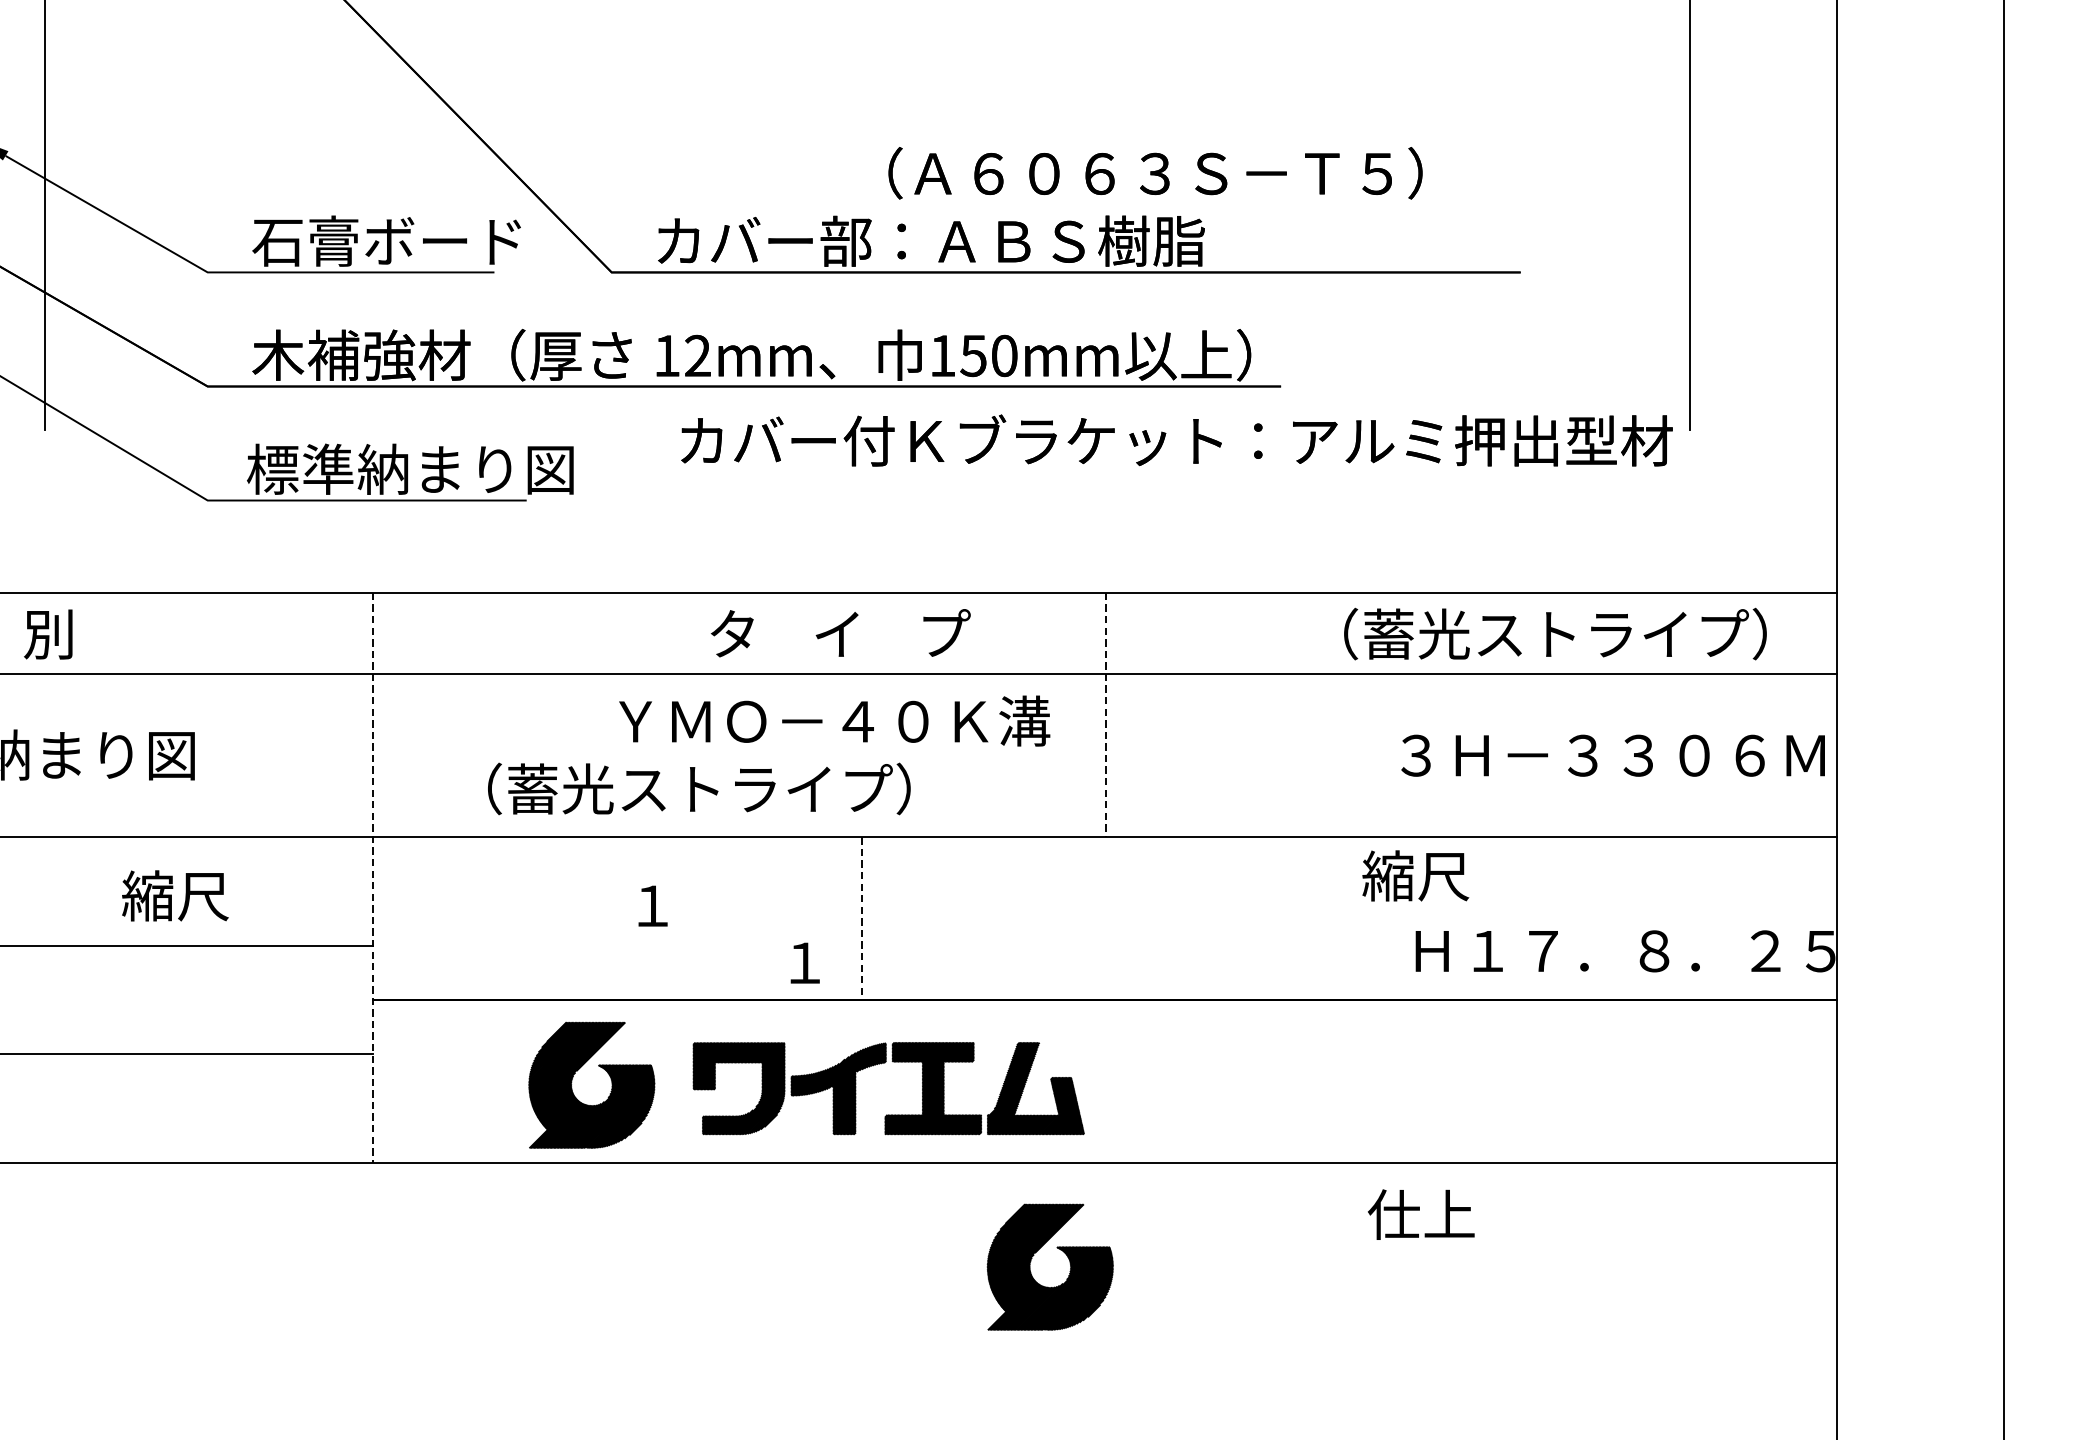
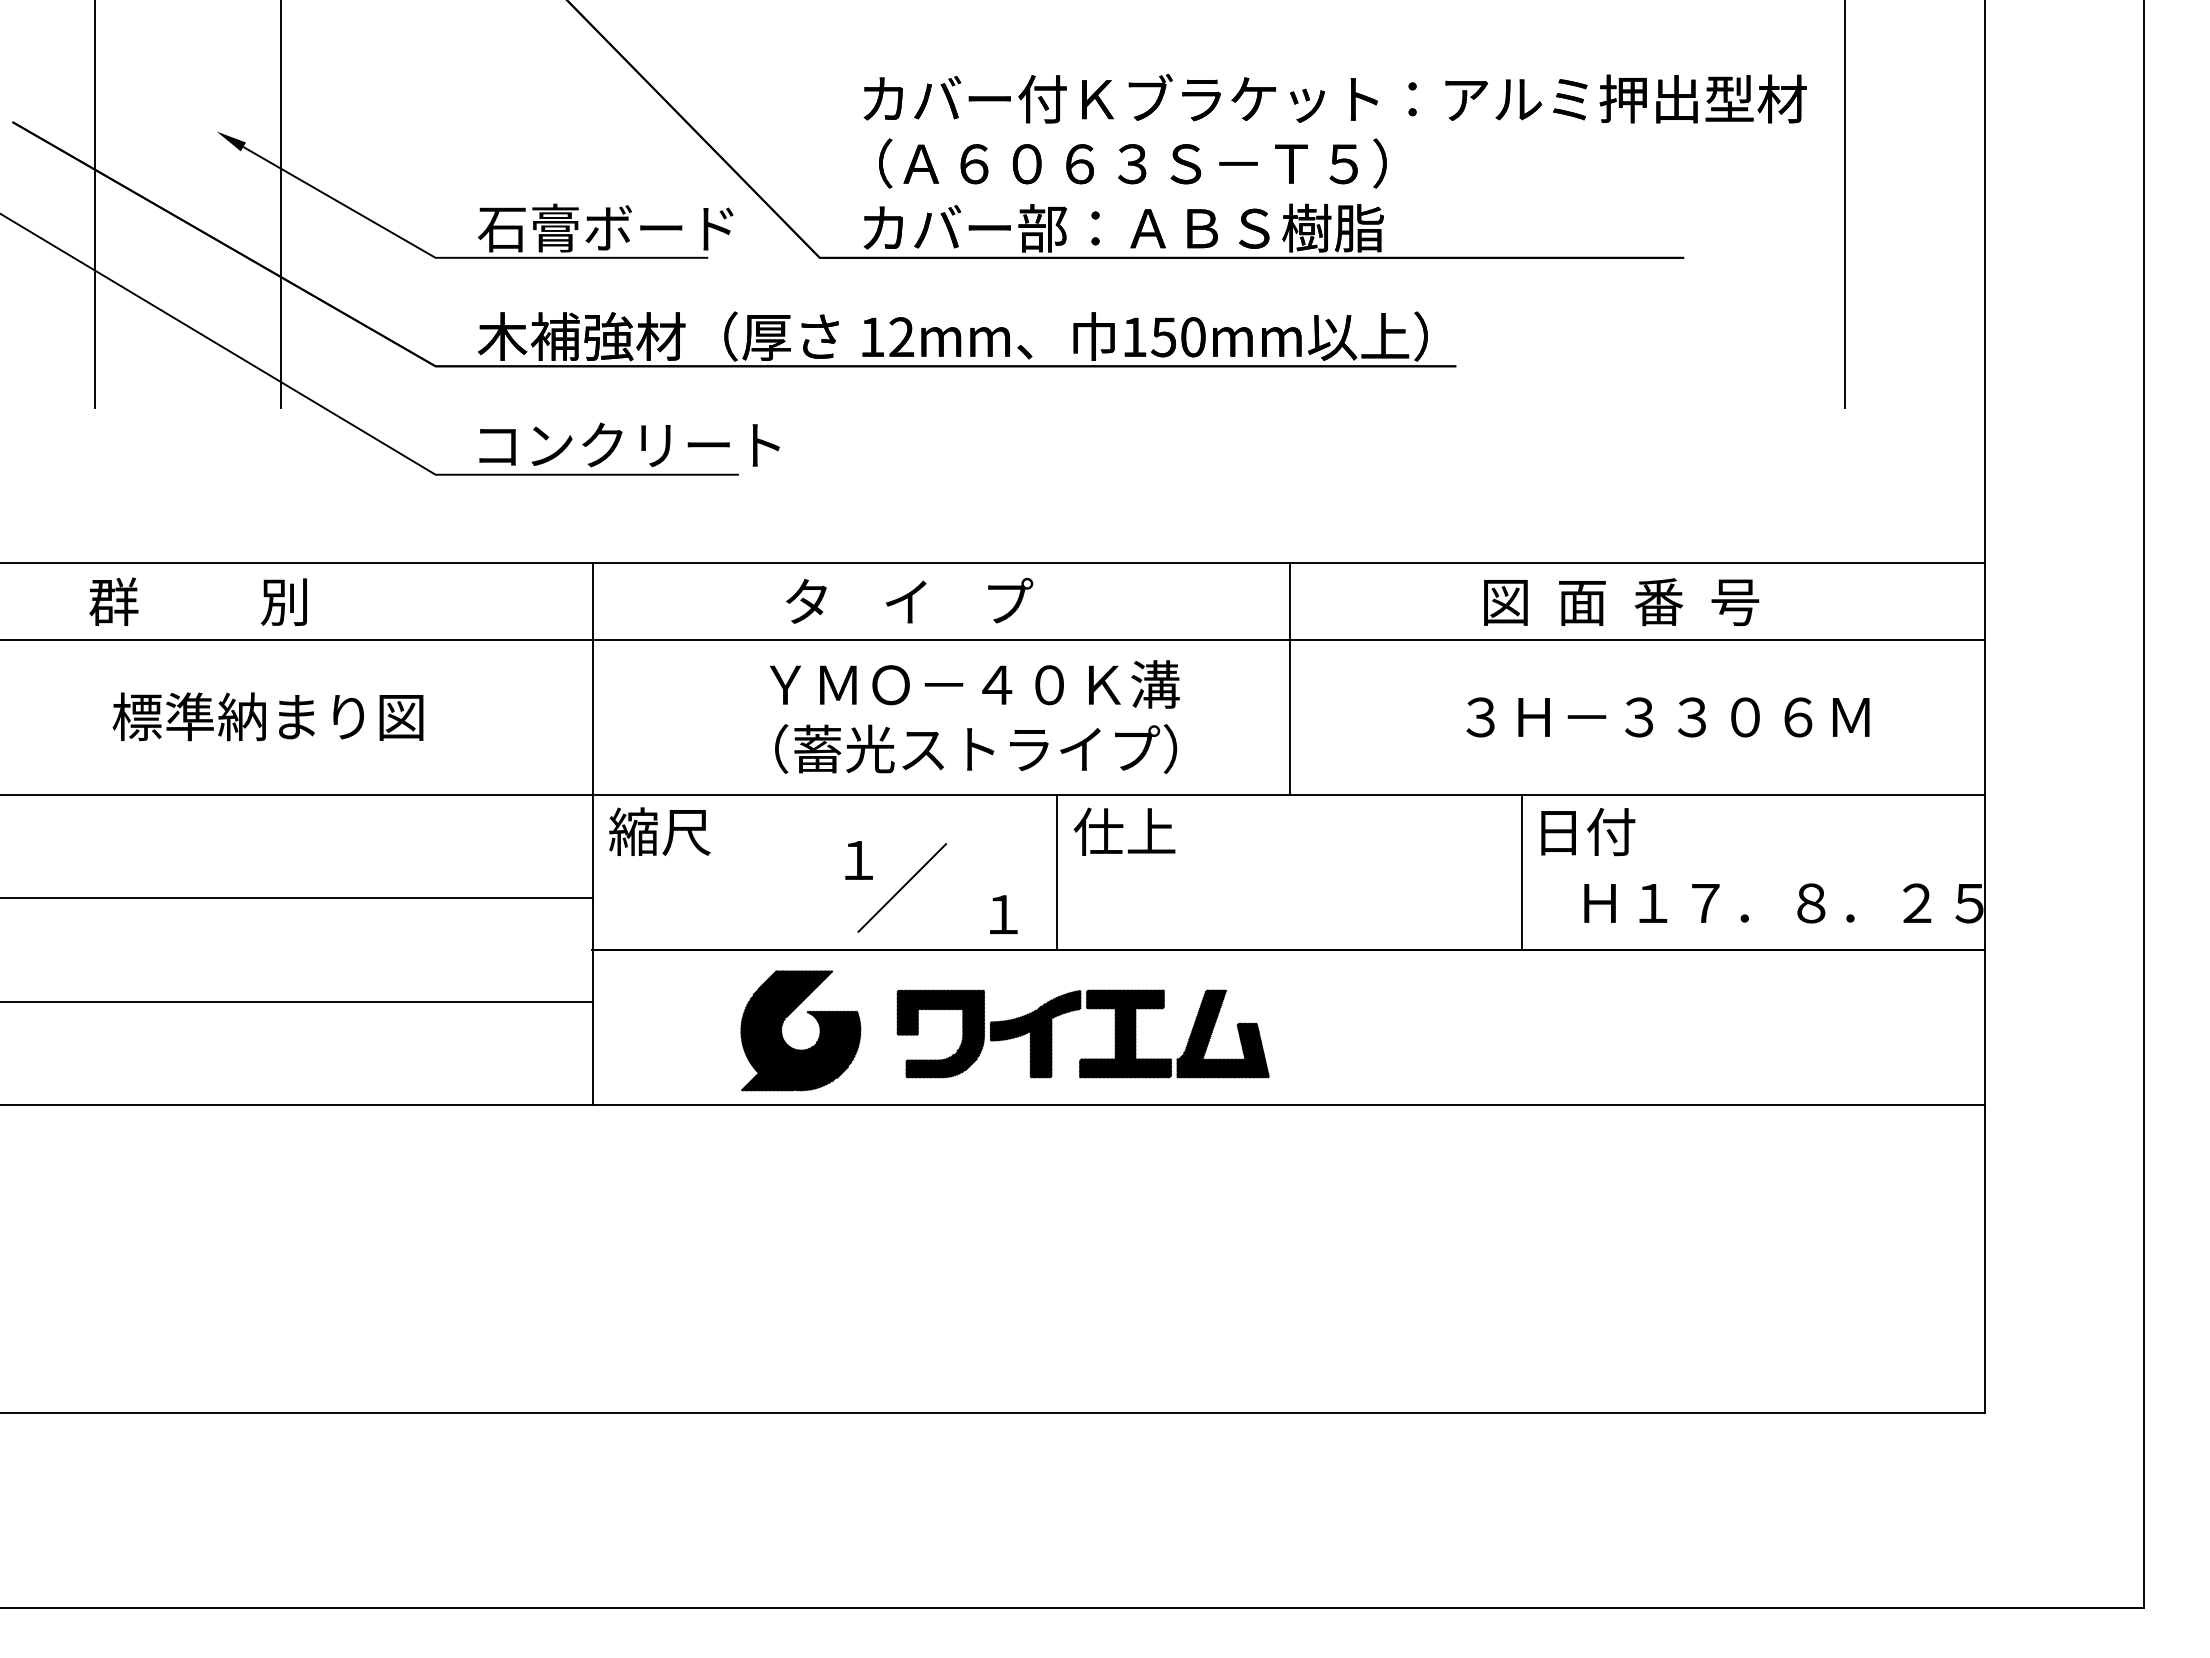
text: (1155, 173) -> (1132, 163), moved
text: (1176, 440) -> (1334, 98), moved
text: (409, 468) -> (627, 444), 標準納まり図 -> コンクリート
text: (840, 632) -> (909, 600), moved
text: (1538, 633) -> (1701, 601), （蓄光ストライプ） -> 図  面  番  号
line: (1105, 715) -> (1289, 679), dashed -> solid
text: (834, 721) -> (974, 684), moved
text: (1612, 755) -> (1667, 717), moved
text: (699, 788) -> (976, 748), moved
text: (1415, 875) -> (1584, 831), 縮尺 -> 日付
line: (372, 878) -> (592, 834), dashed -> solid
text: (175, 895) -> (659, 831), moved
line: (1350, 917) -> (1522, 871), added
line: (861, 918) -> (1057, 872), dashed -> solid
line: (698, 934) -> (902, 887), added
text: (1421, 1214) -> (1124, 831), moved
part: (1032, 1260) -> (1219, 1197), removed

